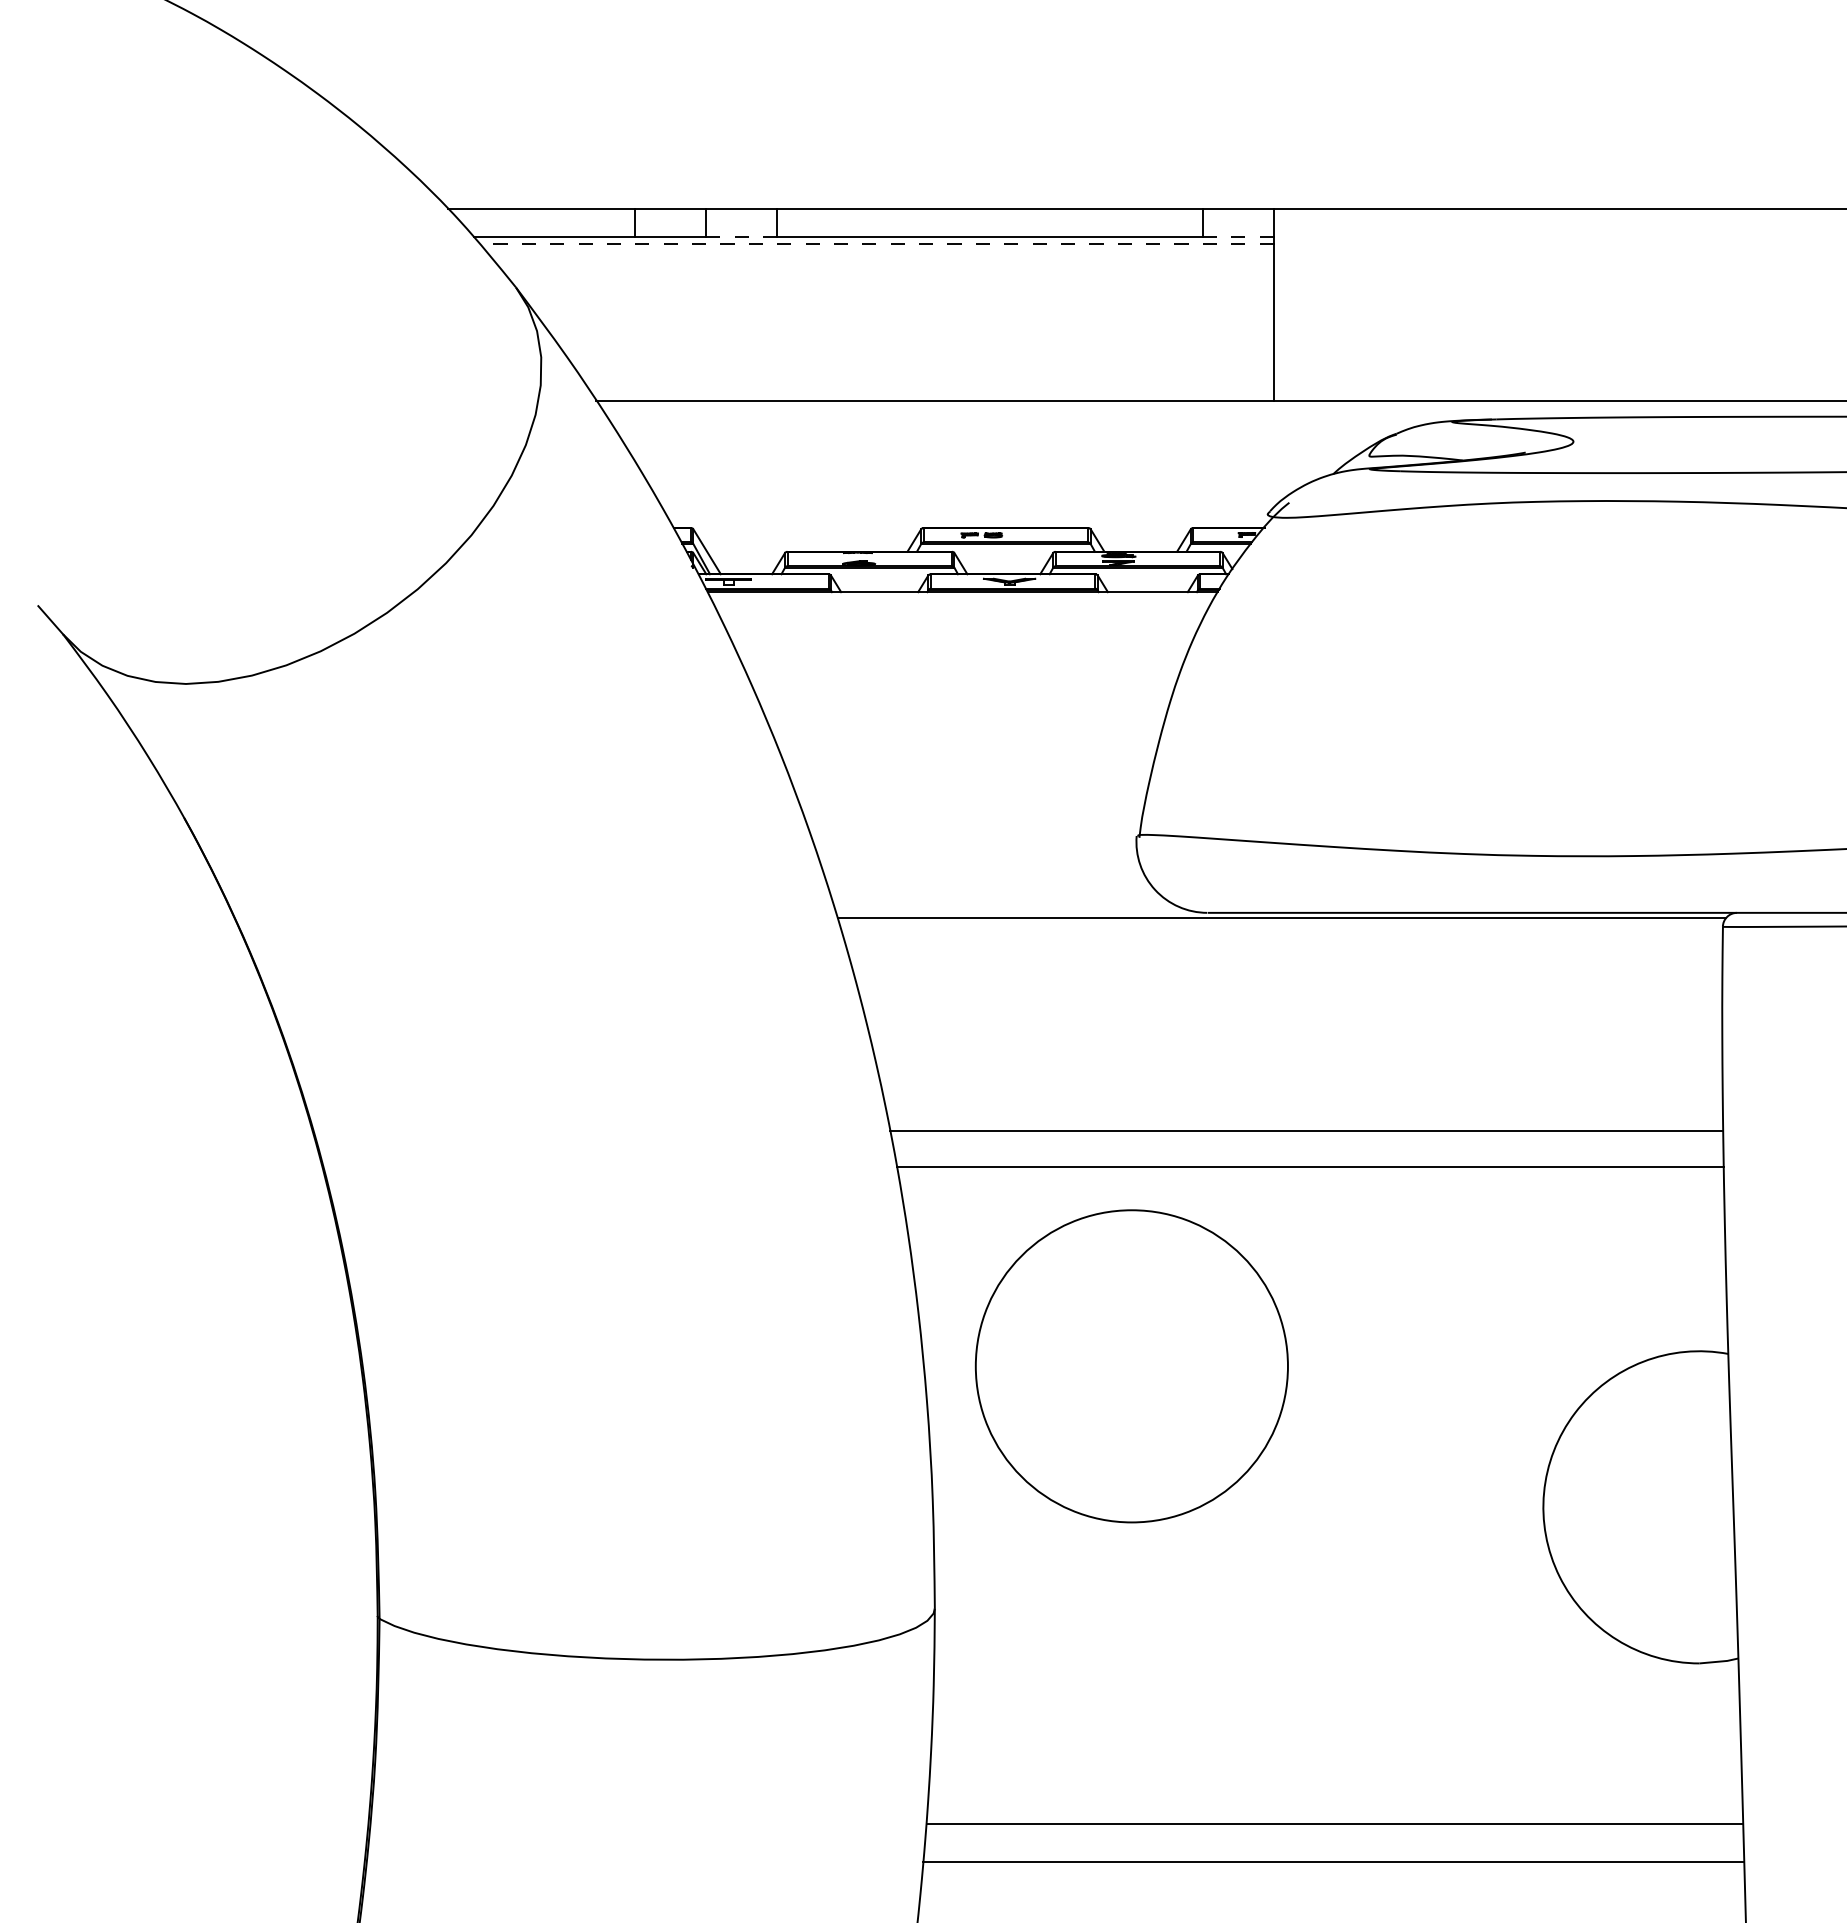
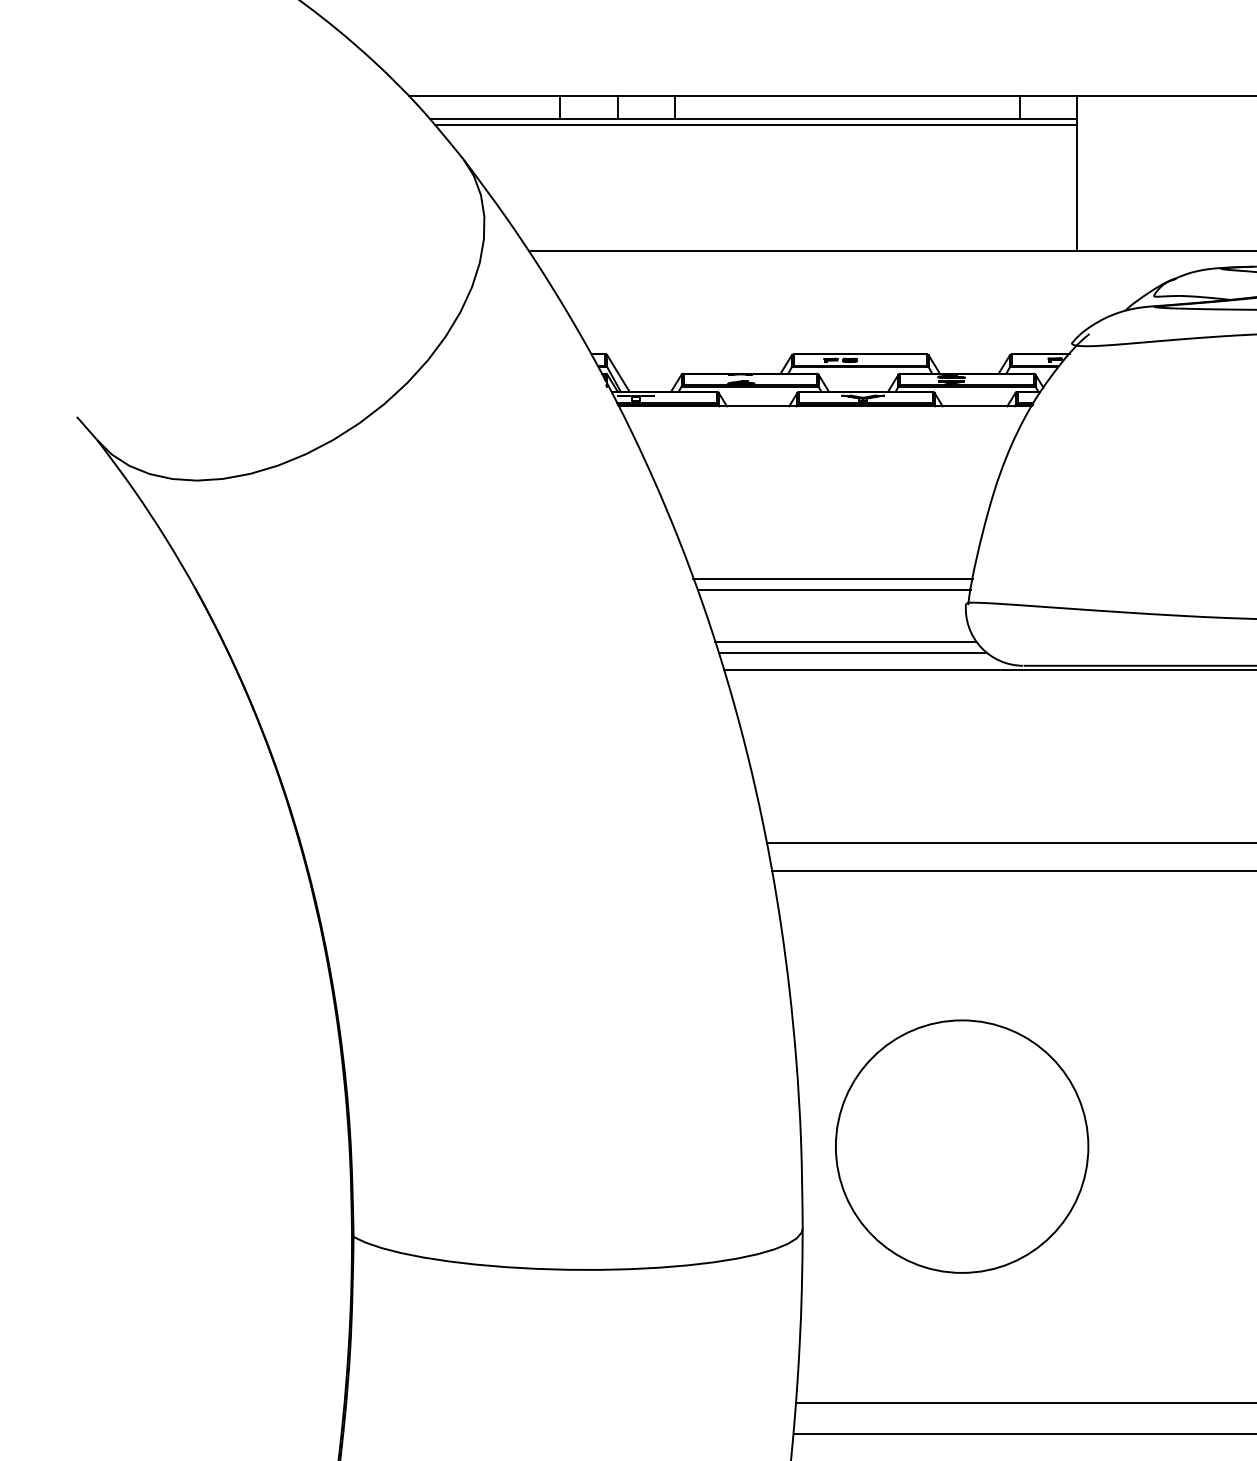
line: (741, 237) -> (646, 119), dashed -> solid
line: (1237, 237) -> (1047, 119), dashed -> solid
line: (876, 244) -> (755, 125), dashed -> solid
line: (971, 804) -> (832, 578), added
line: (973, 819) -> (834, 590), added
line: (987, 883) -> (845, 642), added
line: (996, 897) -> (852, 653), added
circle: (1131, 1366) -> (961, 1146), moved

